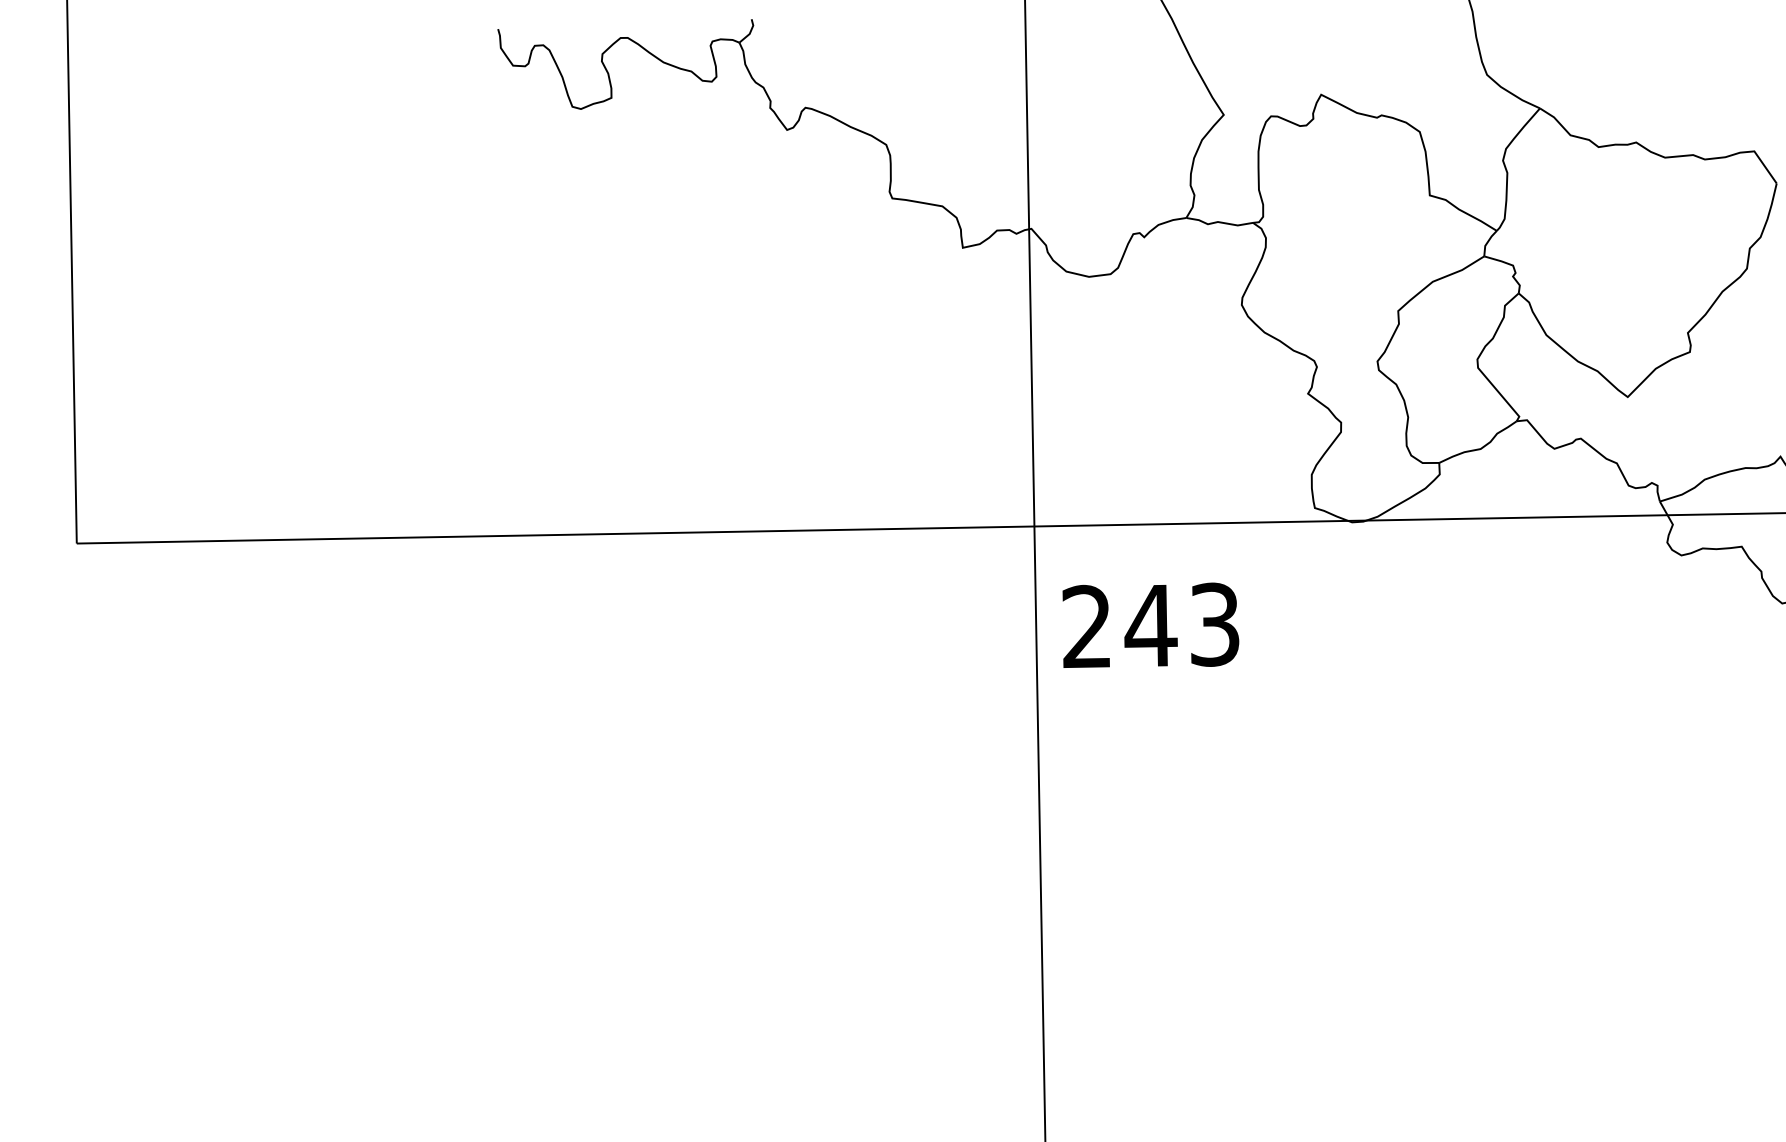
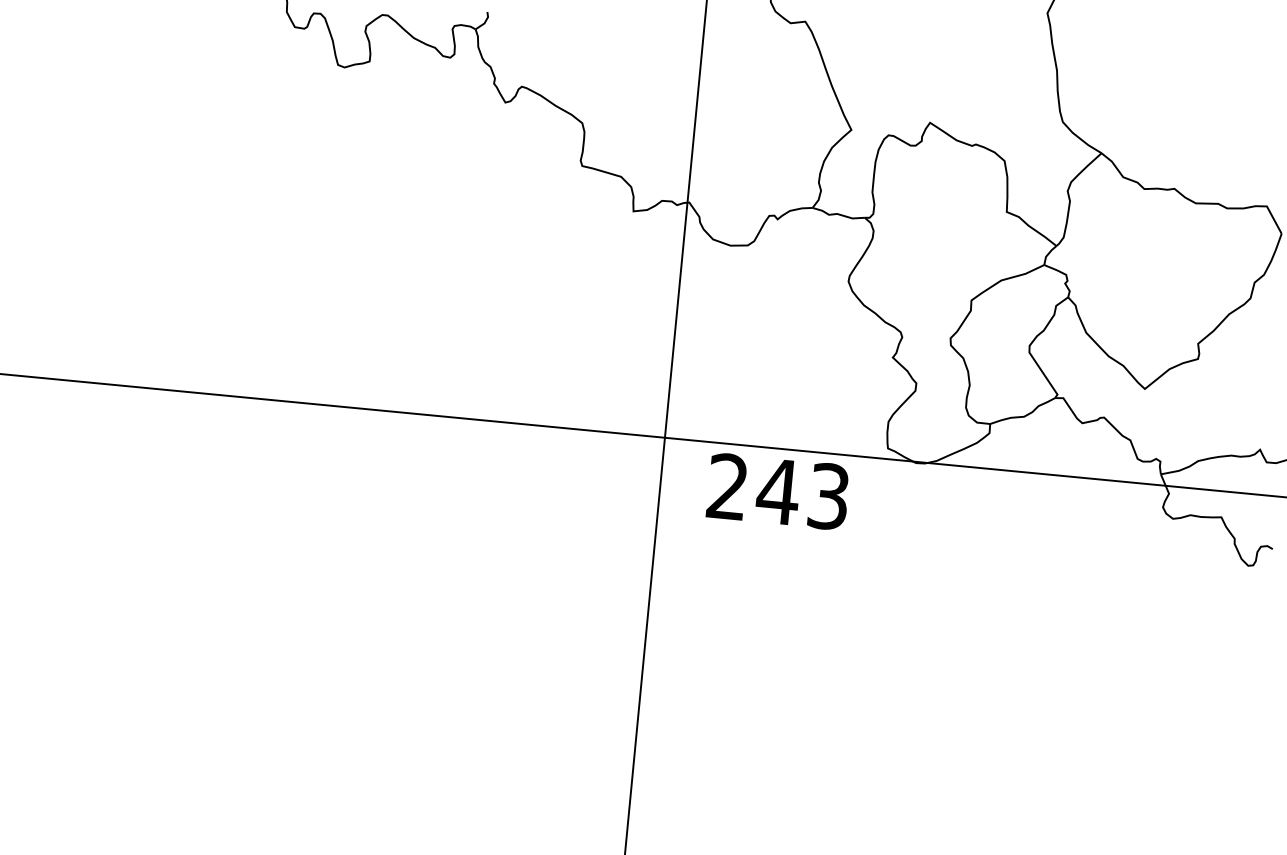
text: (1150, 624) -> (778, 490), moved

